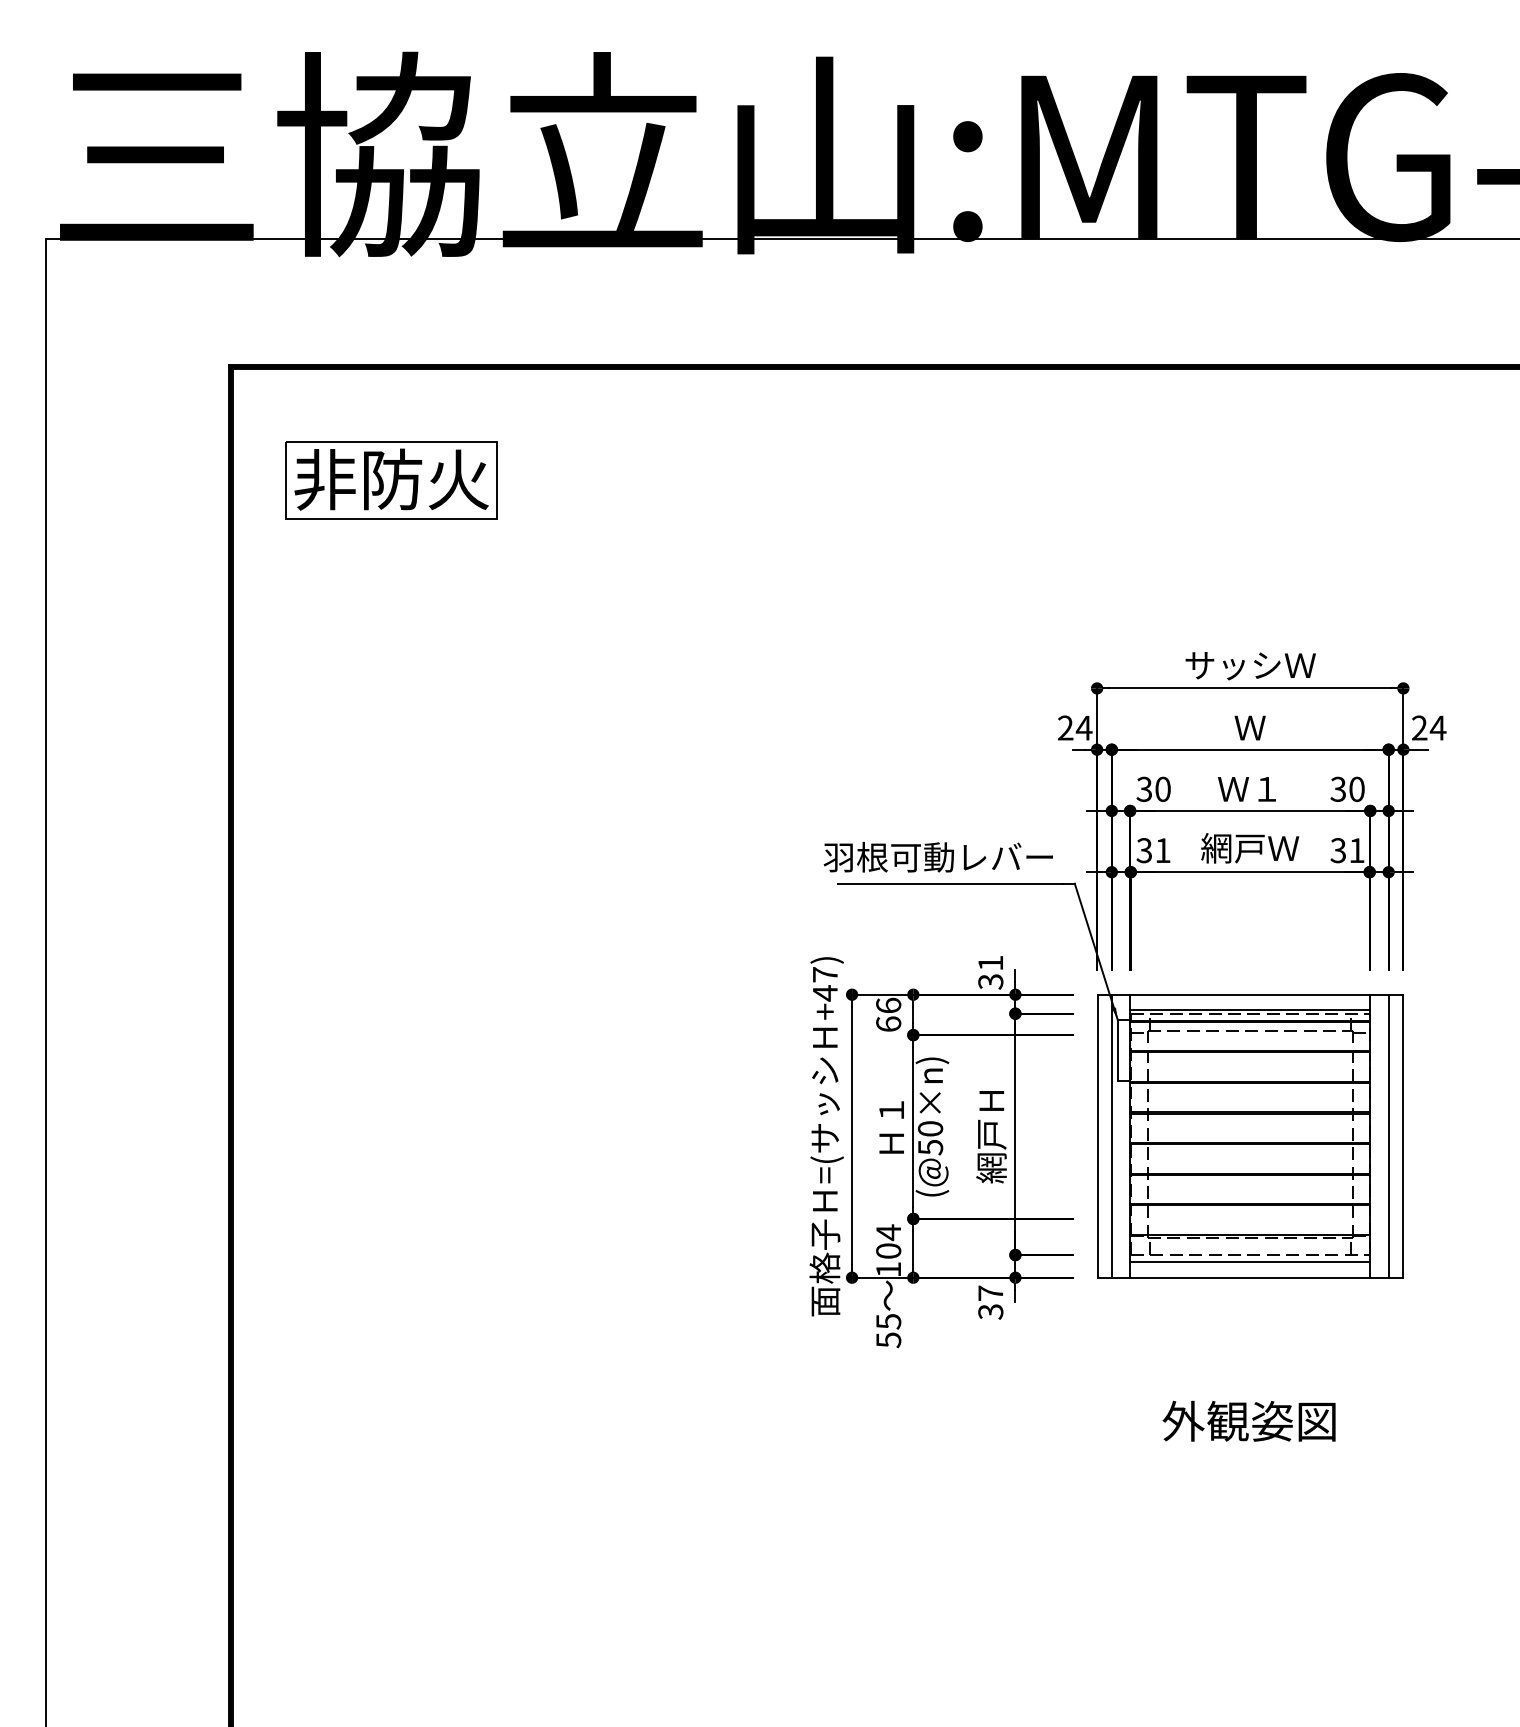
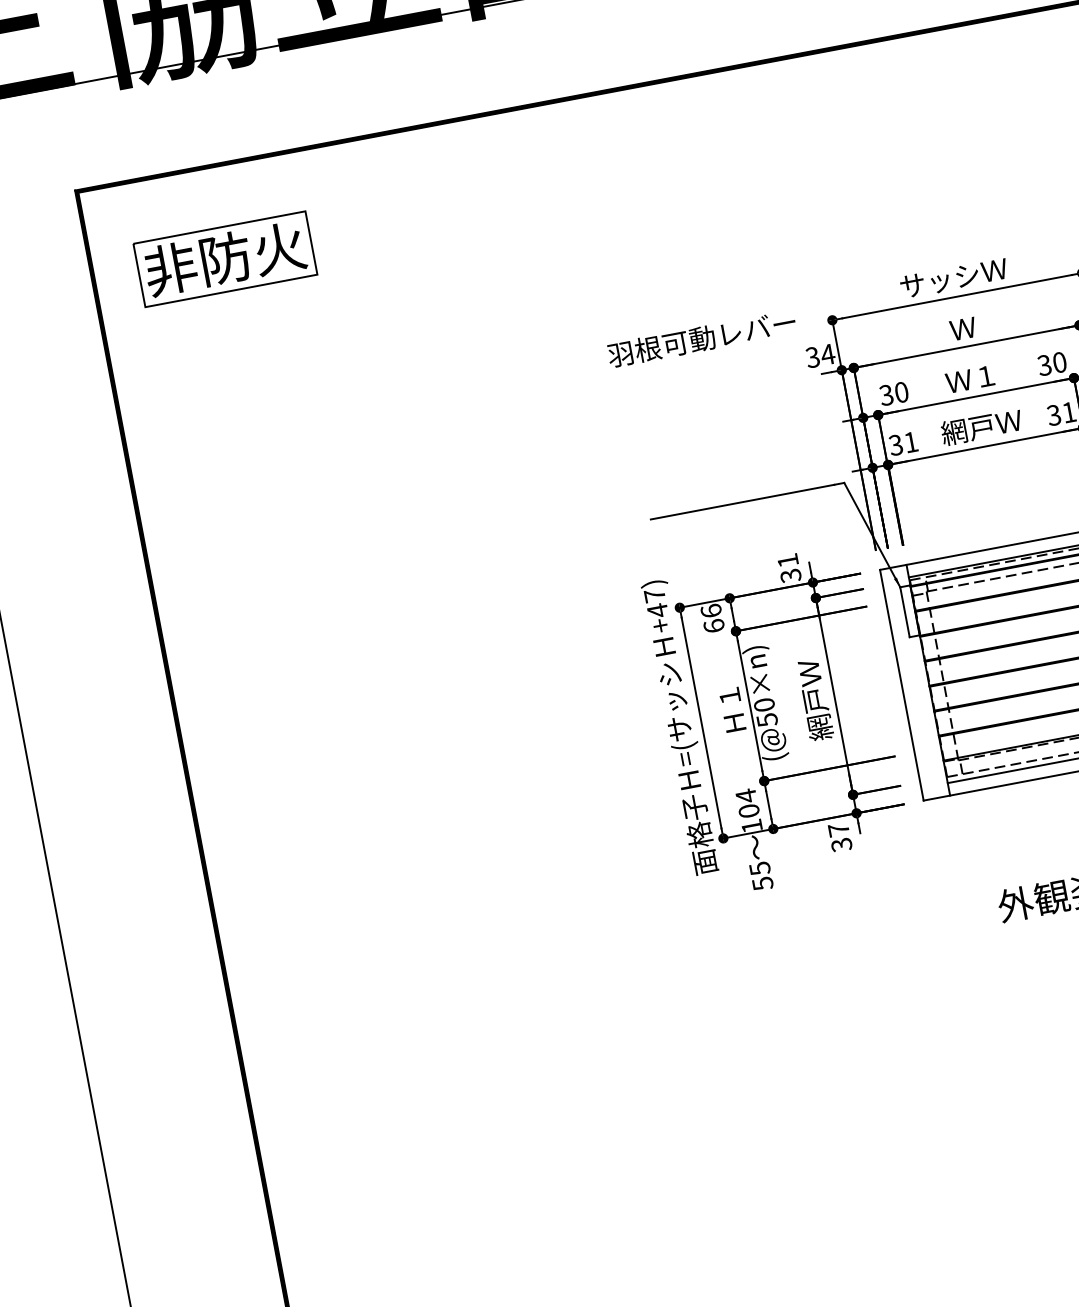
text: (1065, 728) -> (812, 357), 24 -> 34
text: (937, 856) -> (701, 338), moved
text: (991, 1100) -> (809, 672), 網戸Ｈ -> 網戸Ｗ
line: (1111, 1135) -> (912, 682), removed

